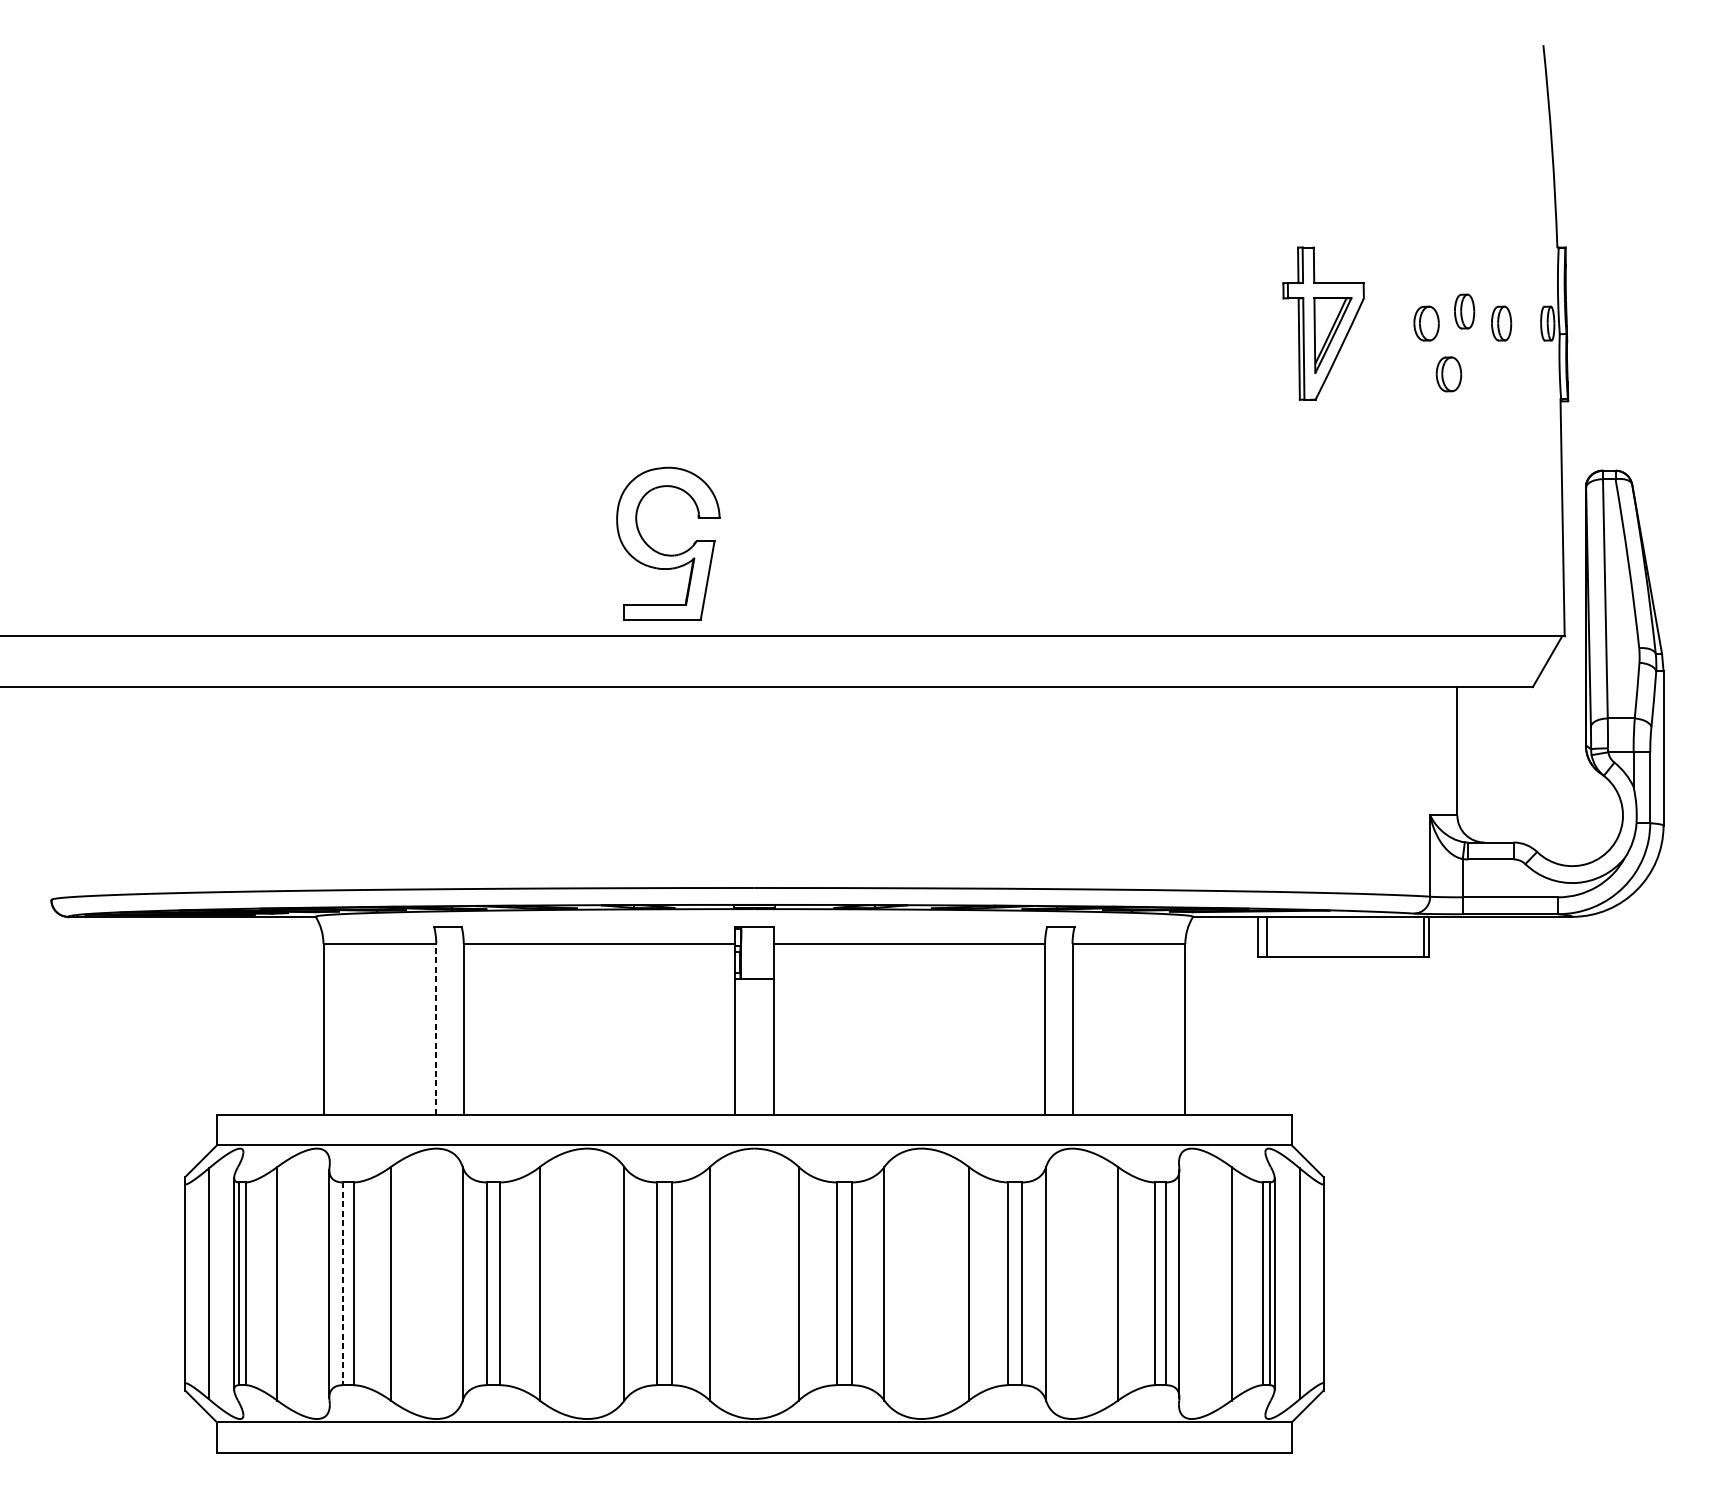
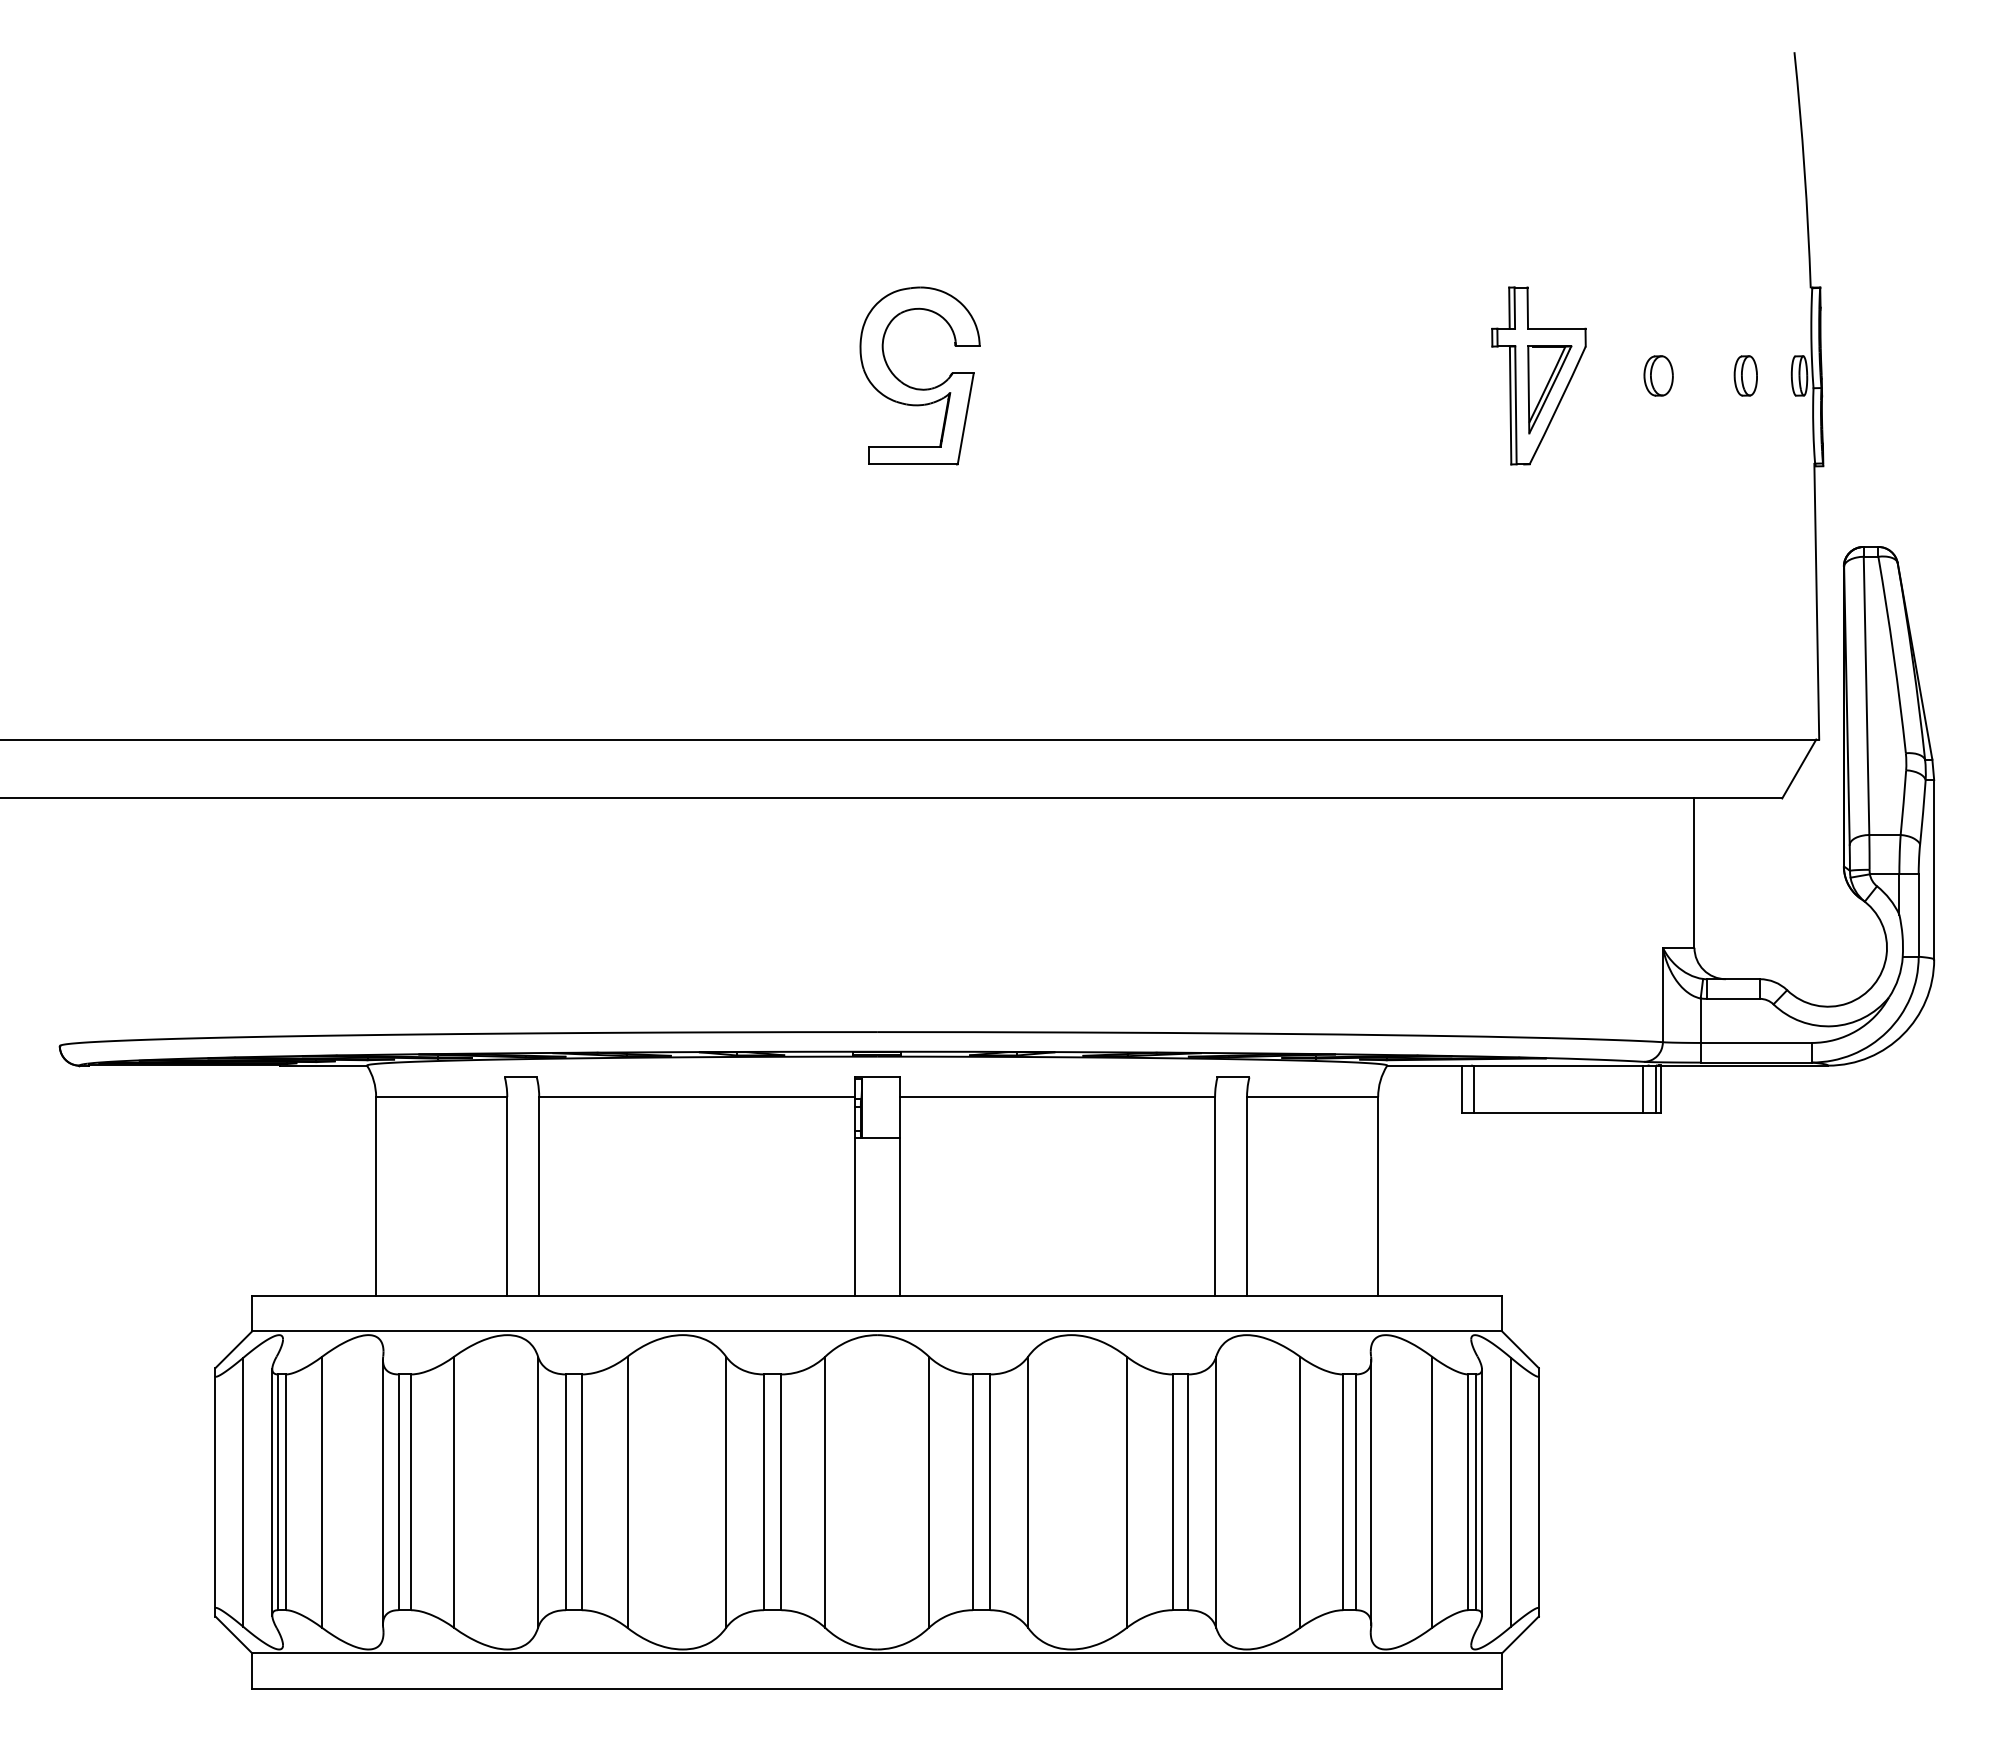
part: (1464, 311) -> (1702, 361), removed
part: (1448, 373) -> (1684, 434), removed
part: (664, 553) -> (915, 387), moved
line: (1413, 936) -> (1643, 1088), added
line: (436, 1028) -> (507, 1195), dashed -> solid
line: (342, 1283) -> (398, 1492), dashed -> solid

